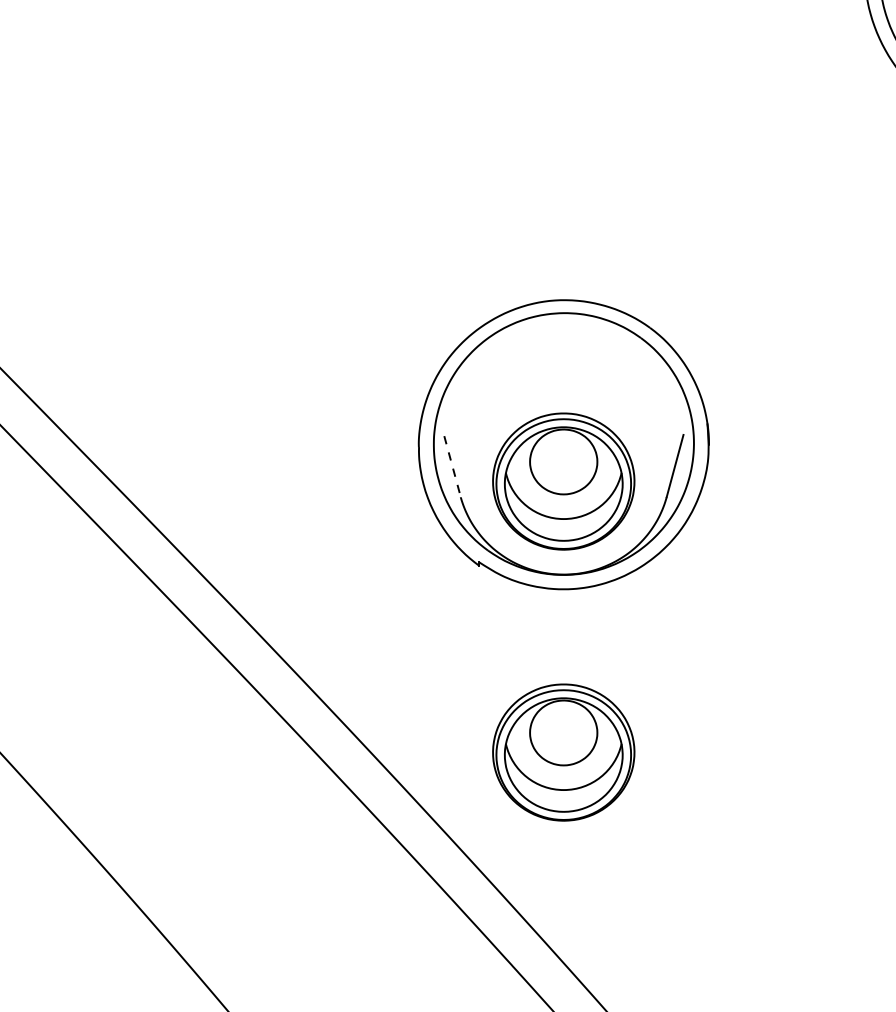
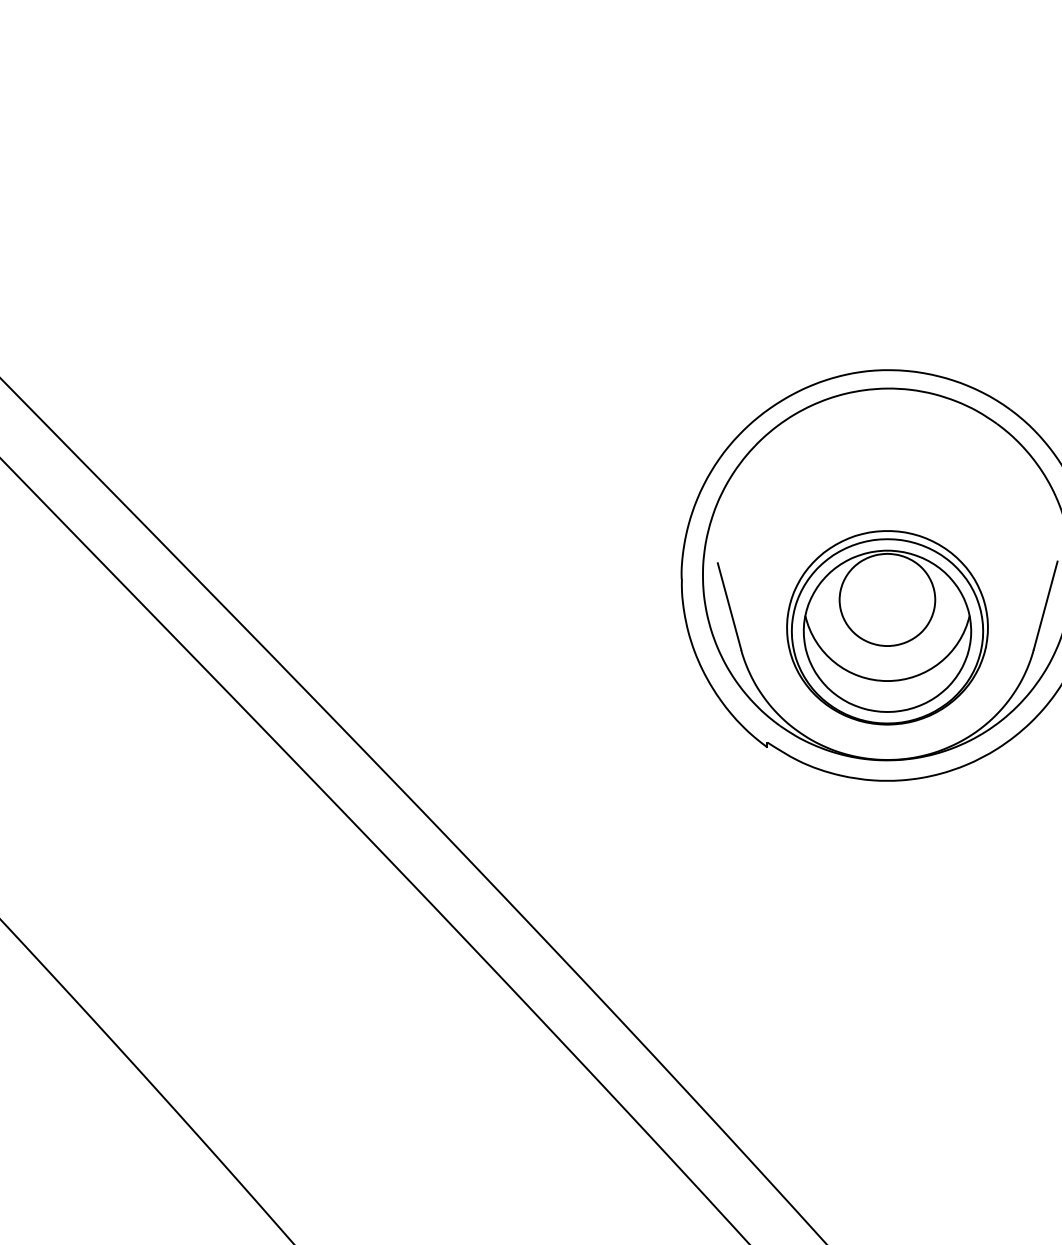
line: (452, 466) -> (729, 606), dashed -> solid
part: (563, 752) -> (887, 1012), removed

